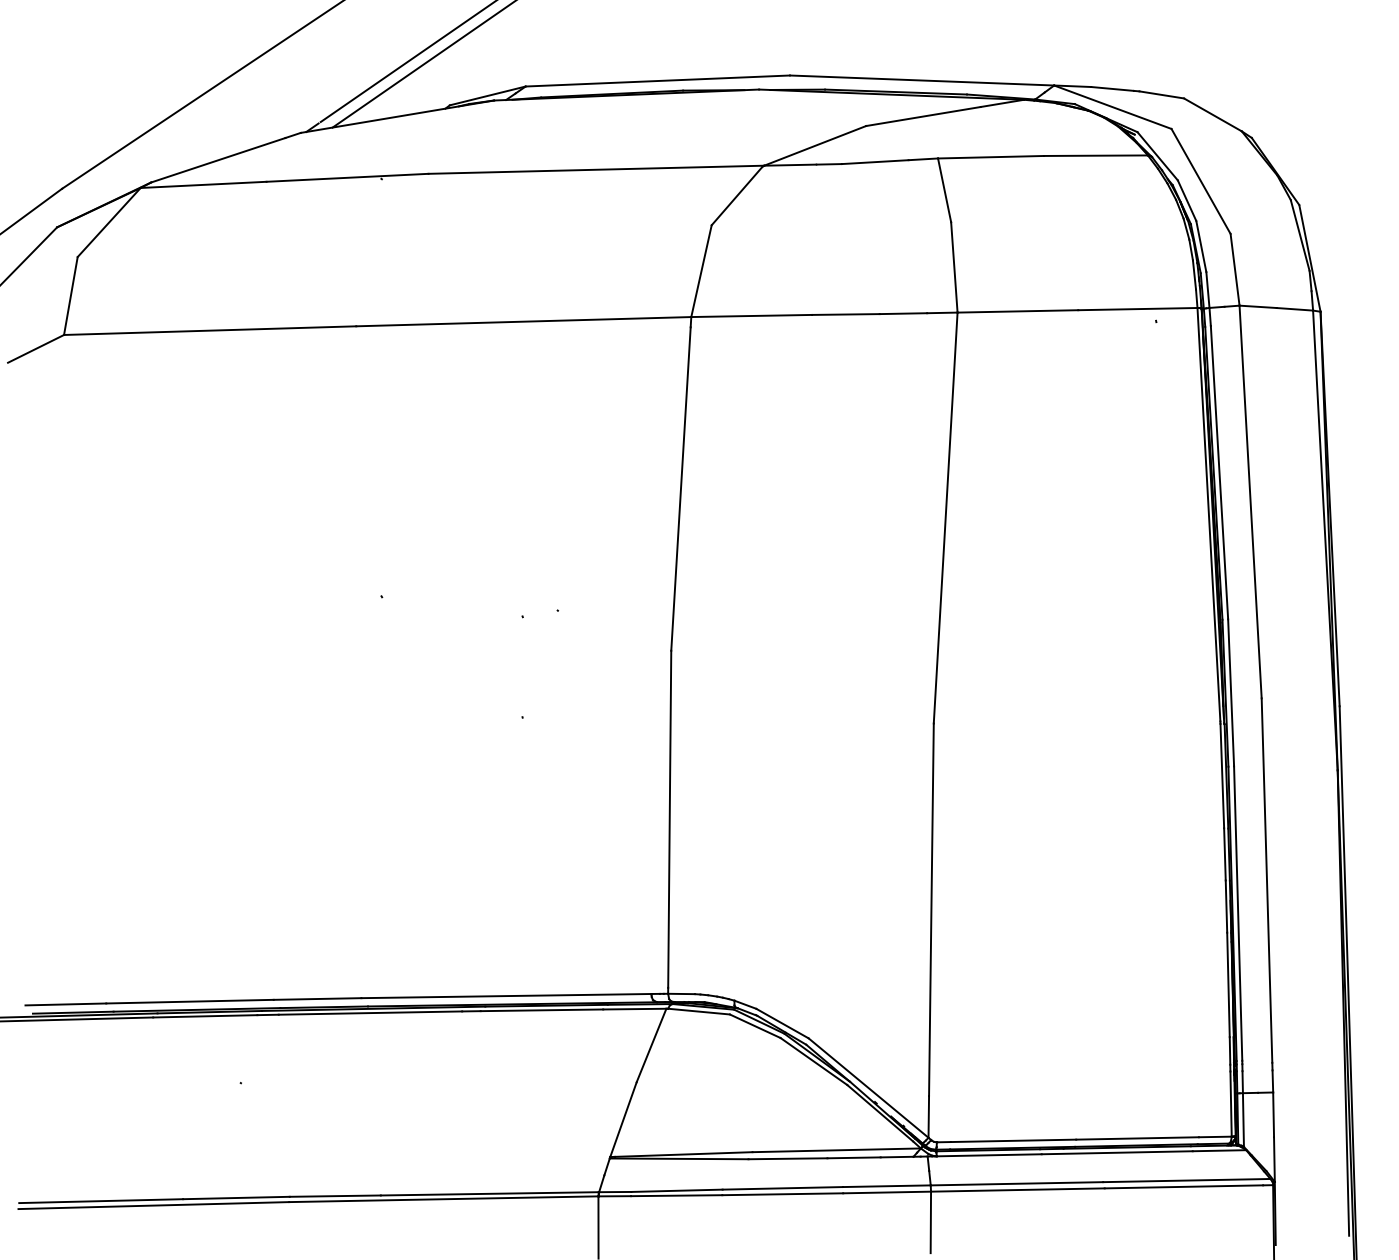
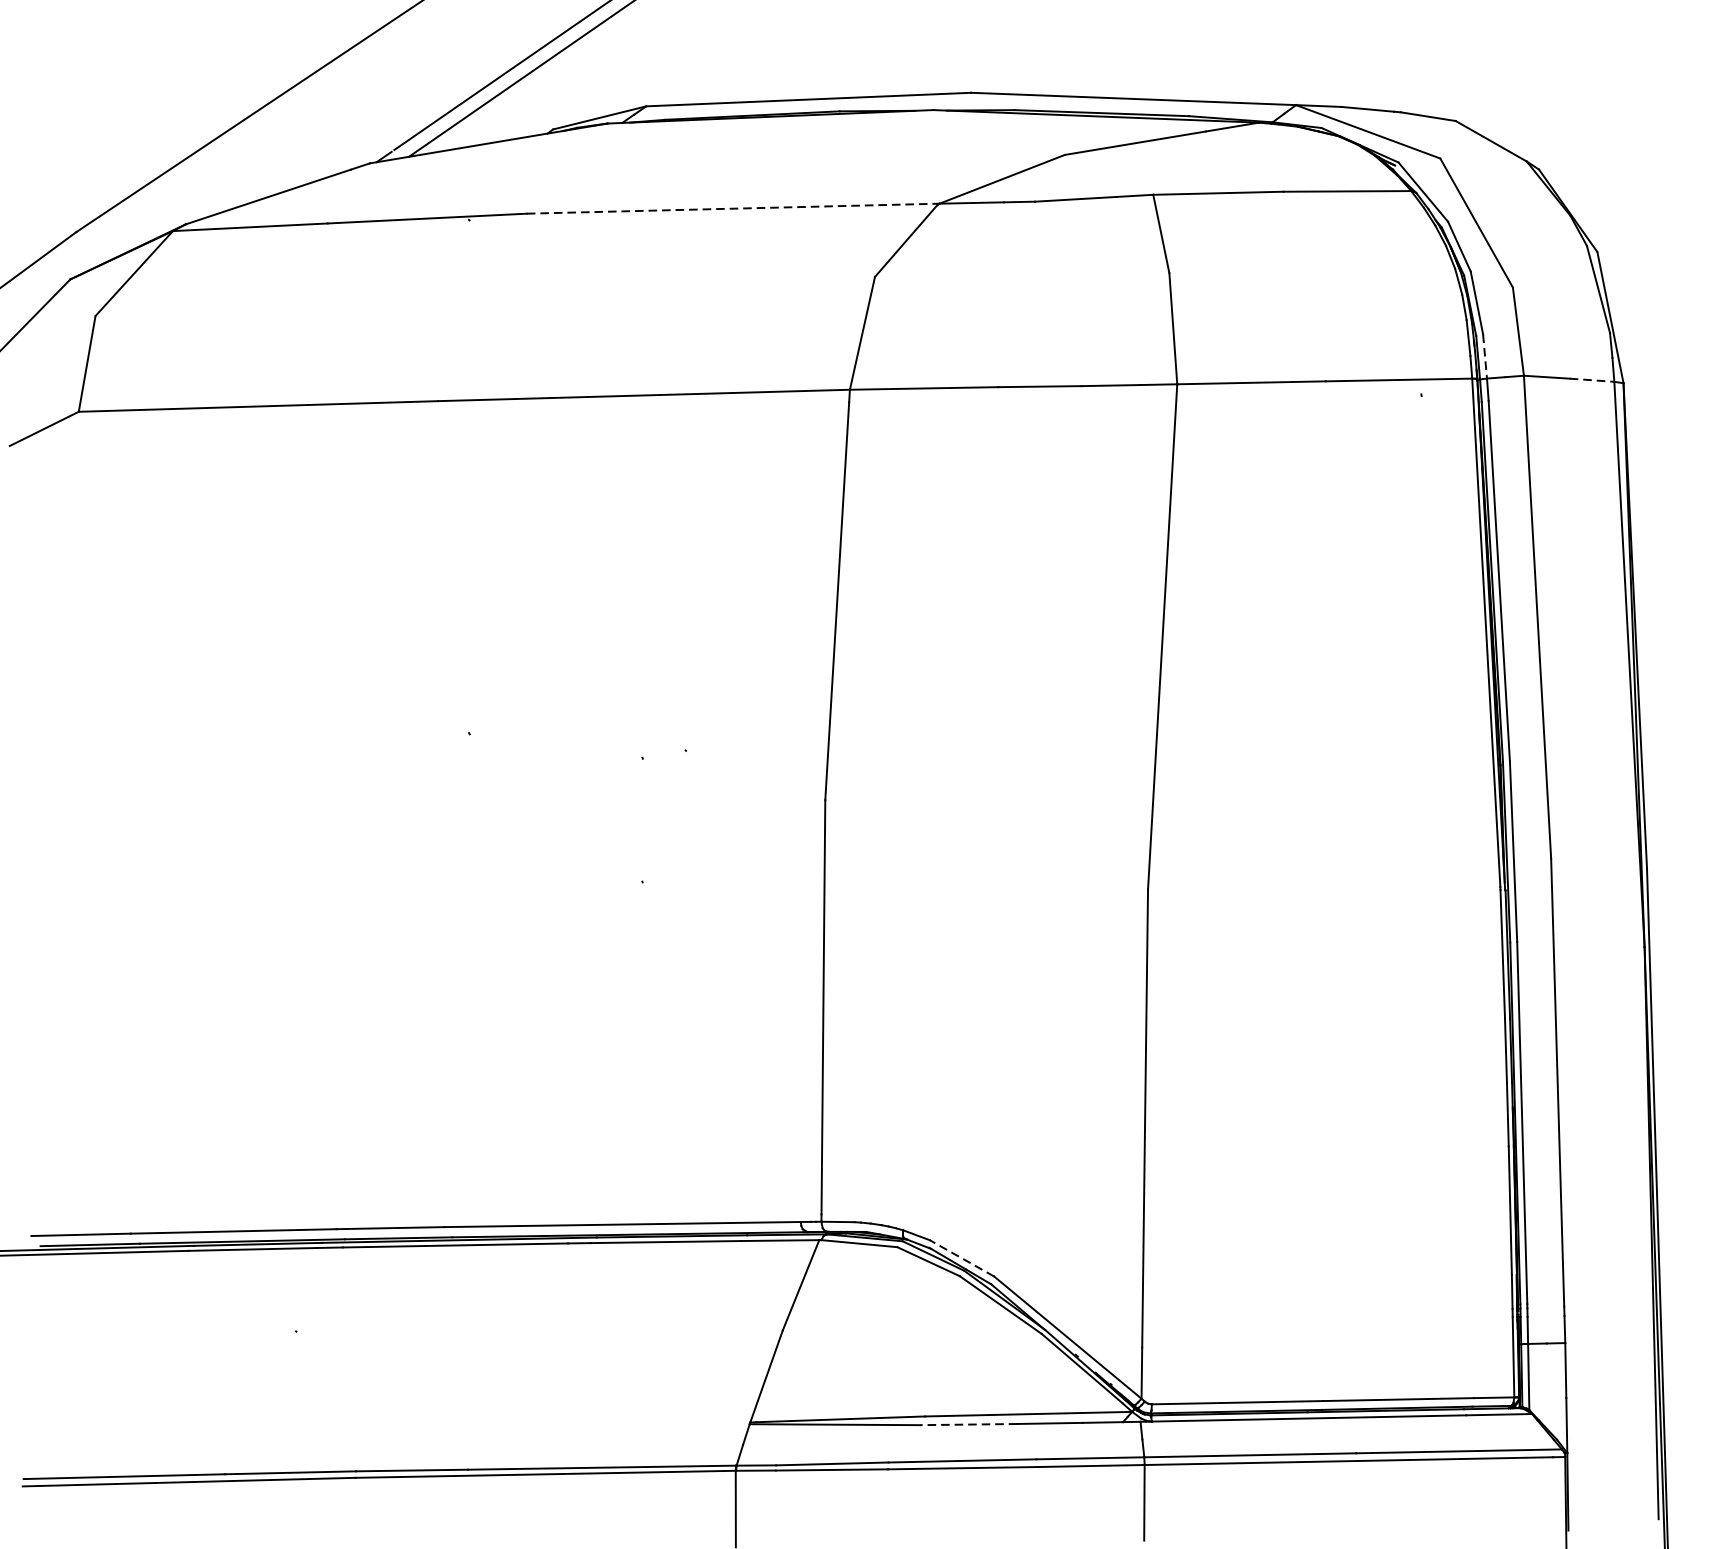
line: (596, 169) -> (733, 208), solid -> dashed
line: (1207, 290) -> (1484, 357), solid -> dashed
line: (1295, 309) -> (1592, 380), solid -> dashed
line: (782, 1023) -> (962, 1258), solid -> dashed
line: (787, 1158) -> (968, 1424), solid -> dashed

